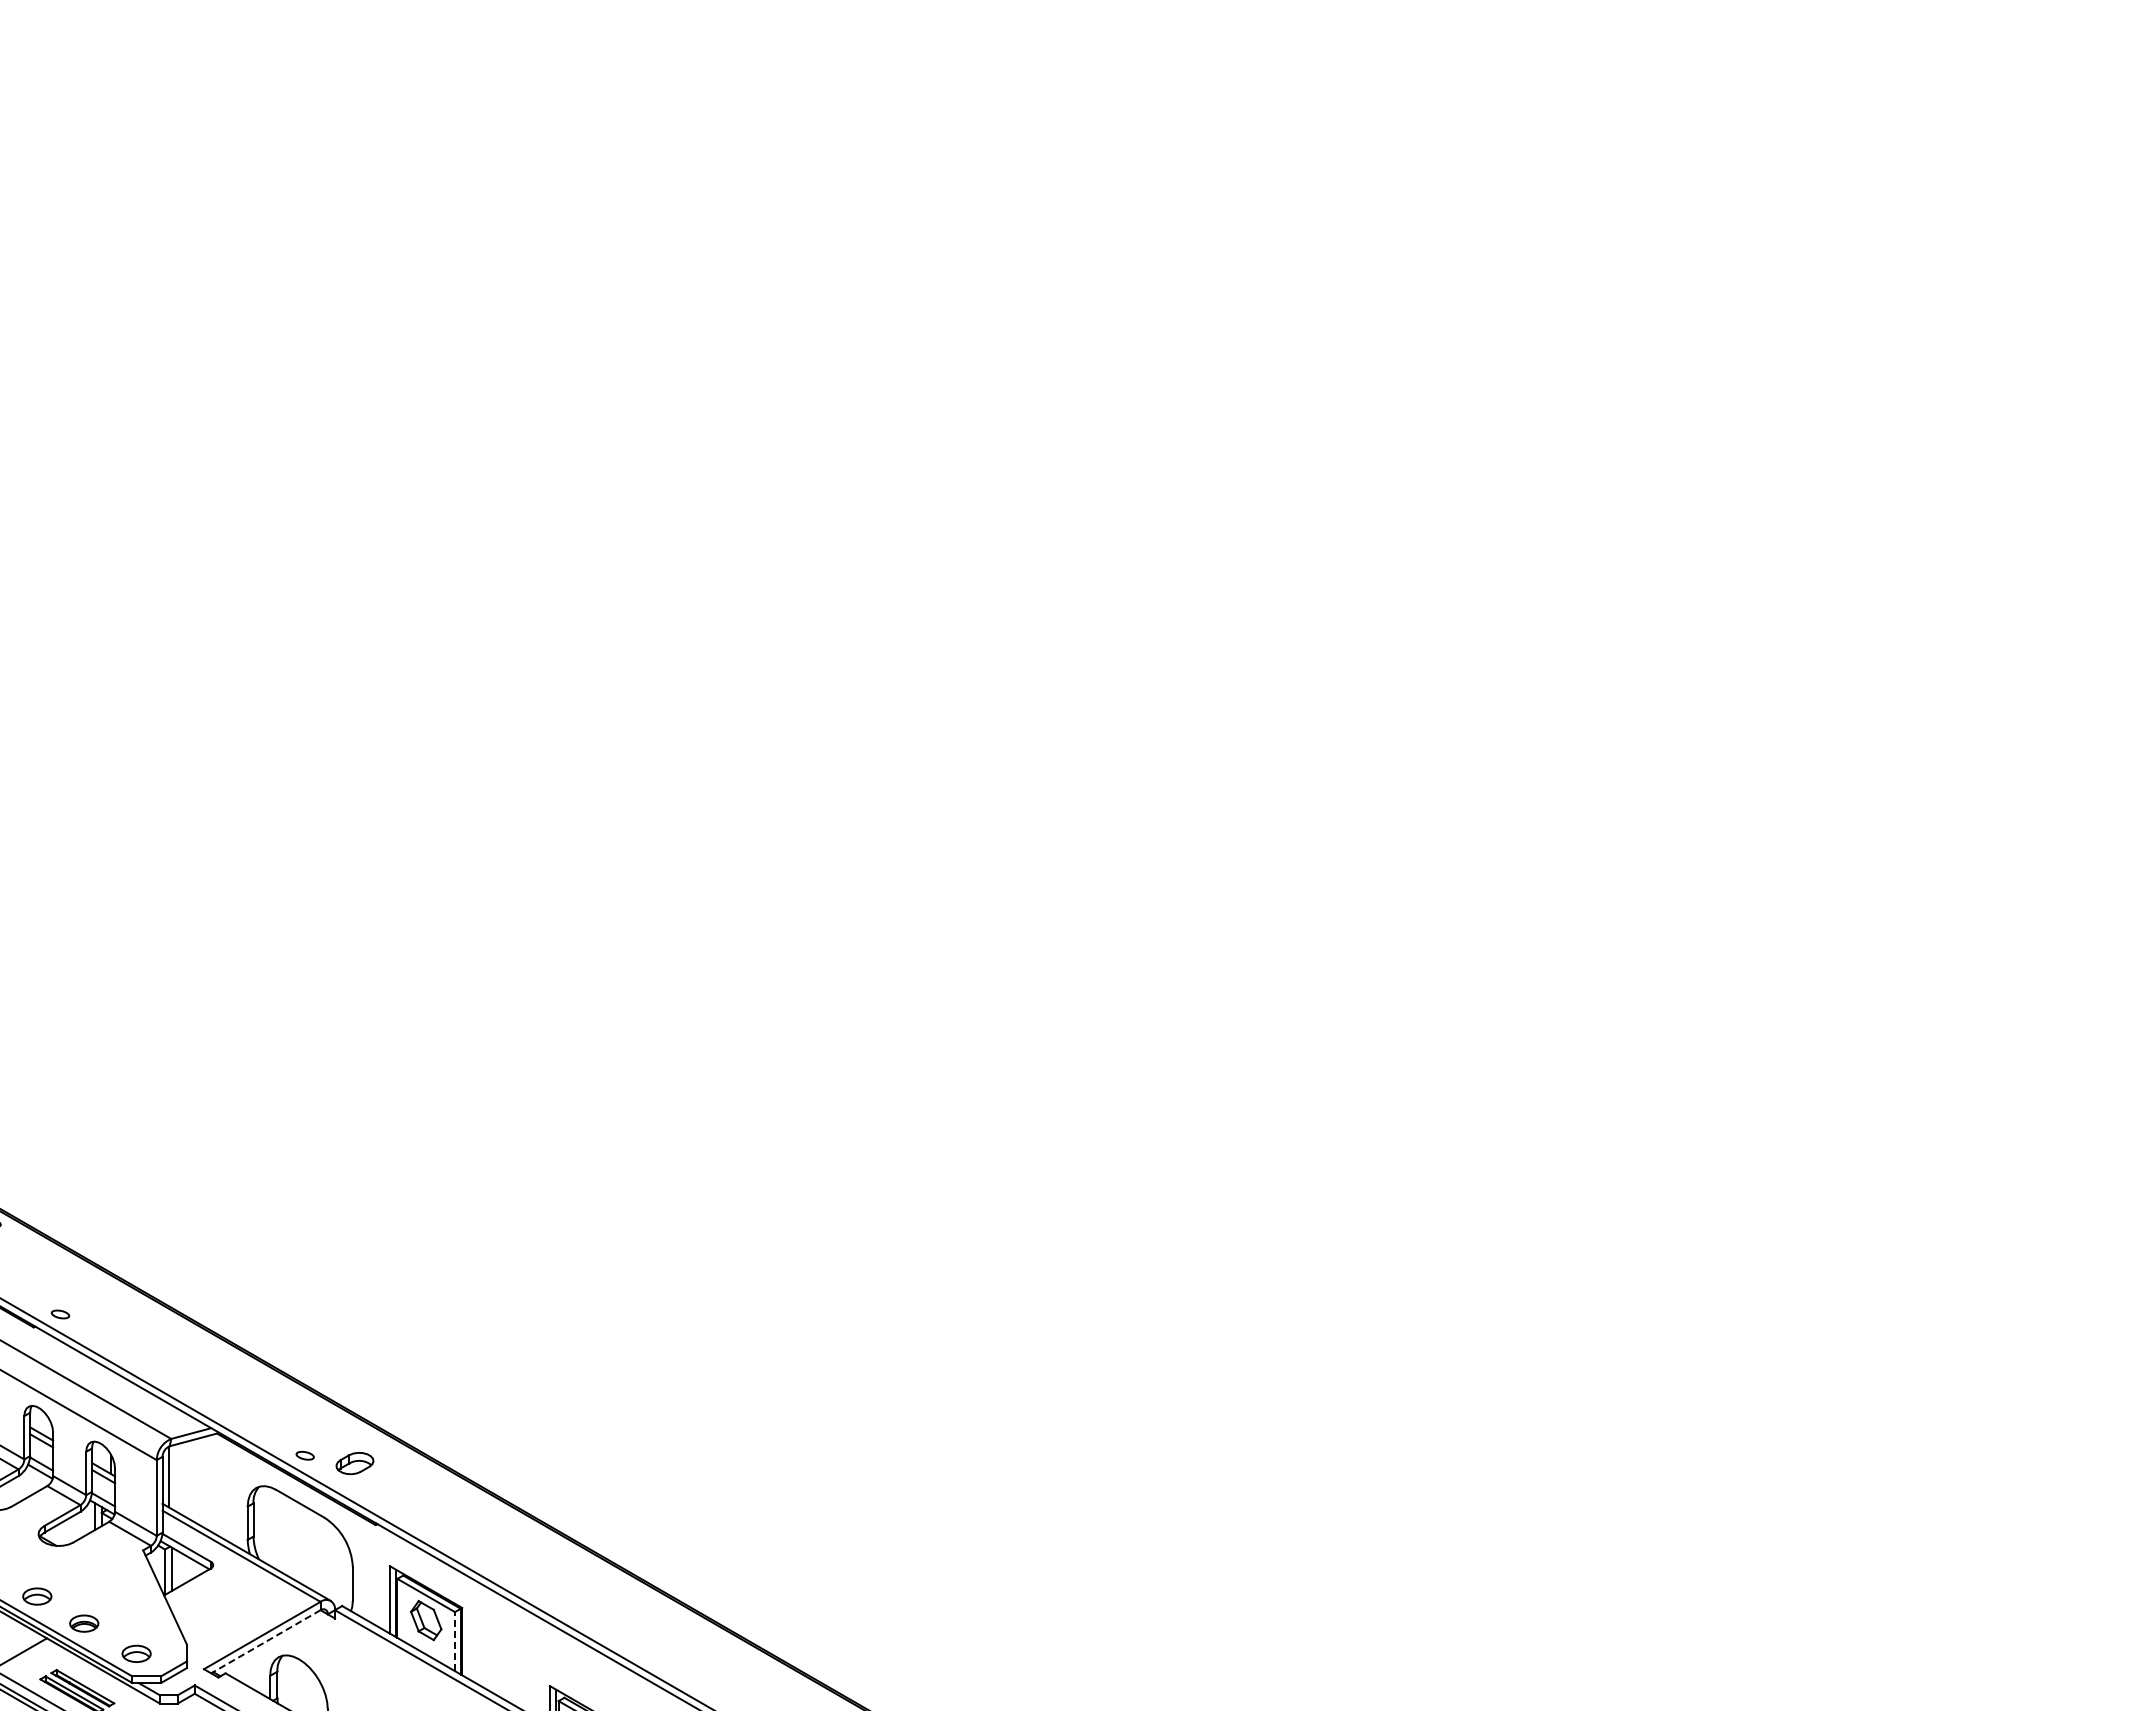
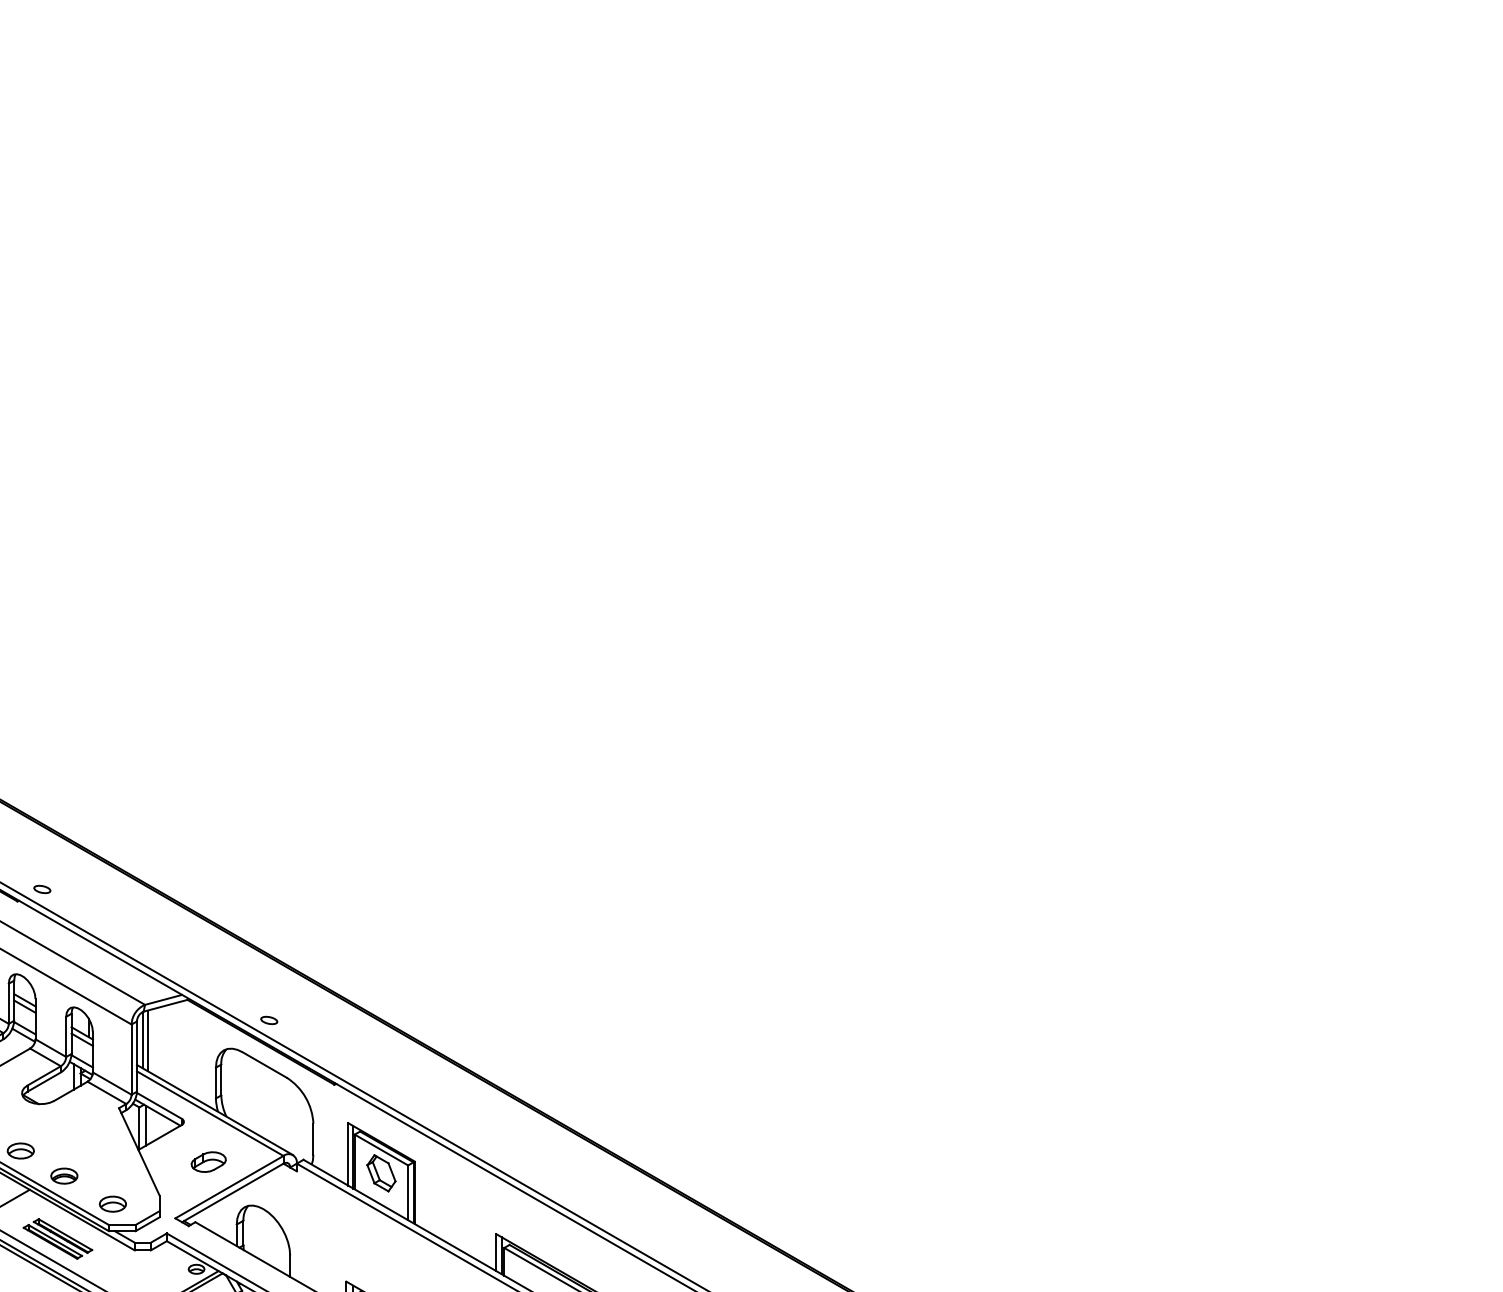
part: (354, 1463) -> (208, 1162), moved
line: (174, 1477) -> (148, 1040), added
line: (455, 1641) -> (408, 1192), dashed -> solid
line: (265, 1642) -> (232, 1193), dashed -> solid

